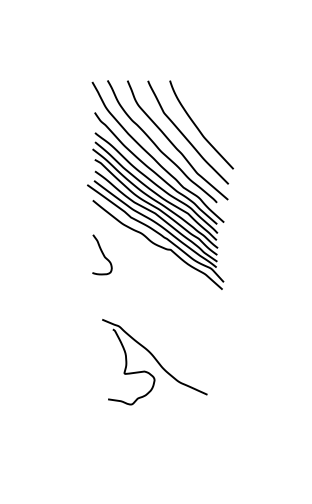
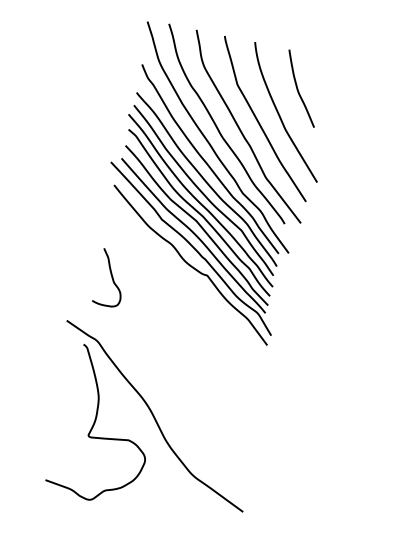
curve: (206, 105) -> (298, 86), added
curve: (102, 254) -> (111, 278), moved
part: (154, 361) -> (152, 424), size x1.43

